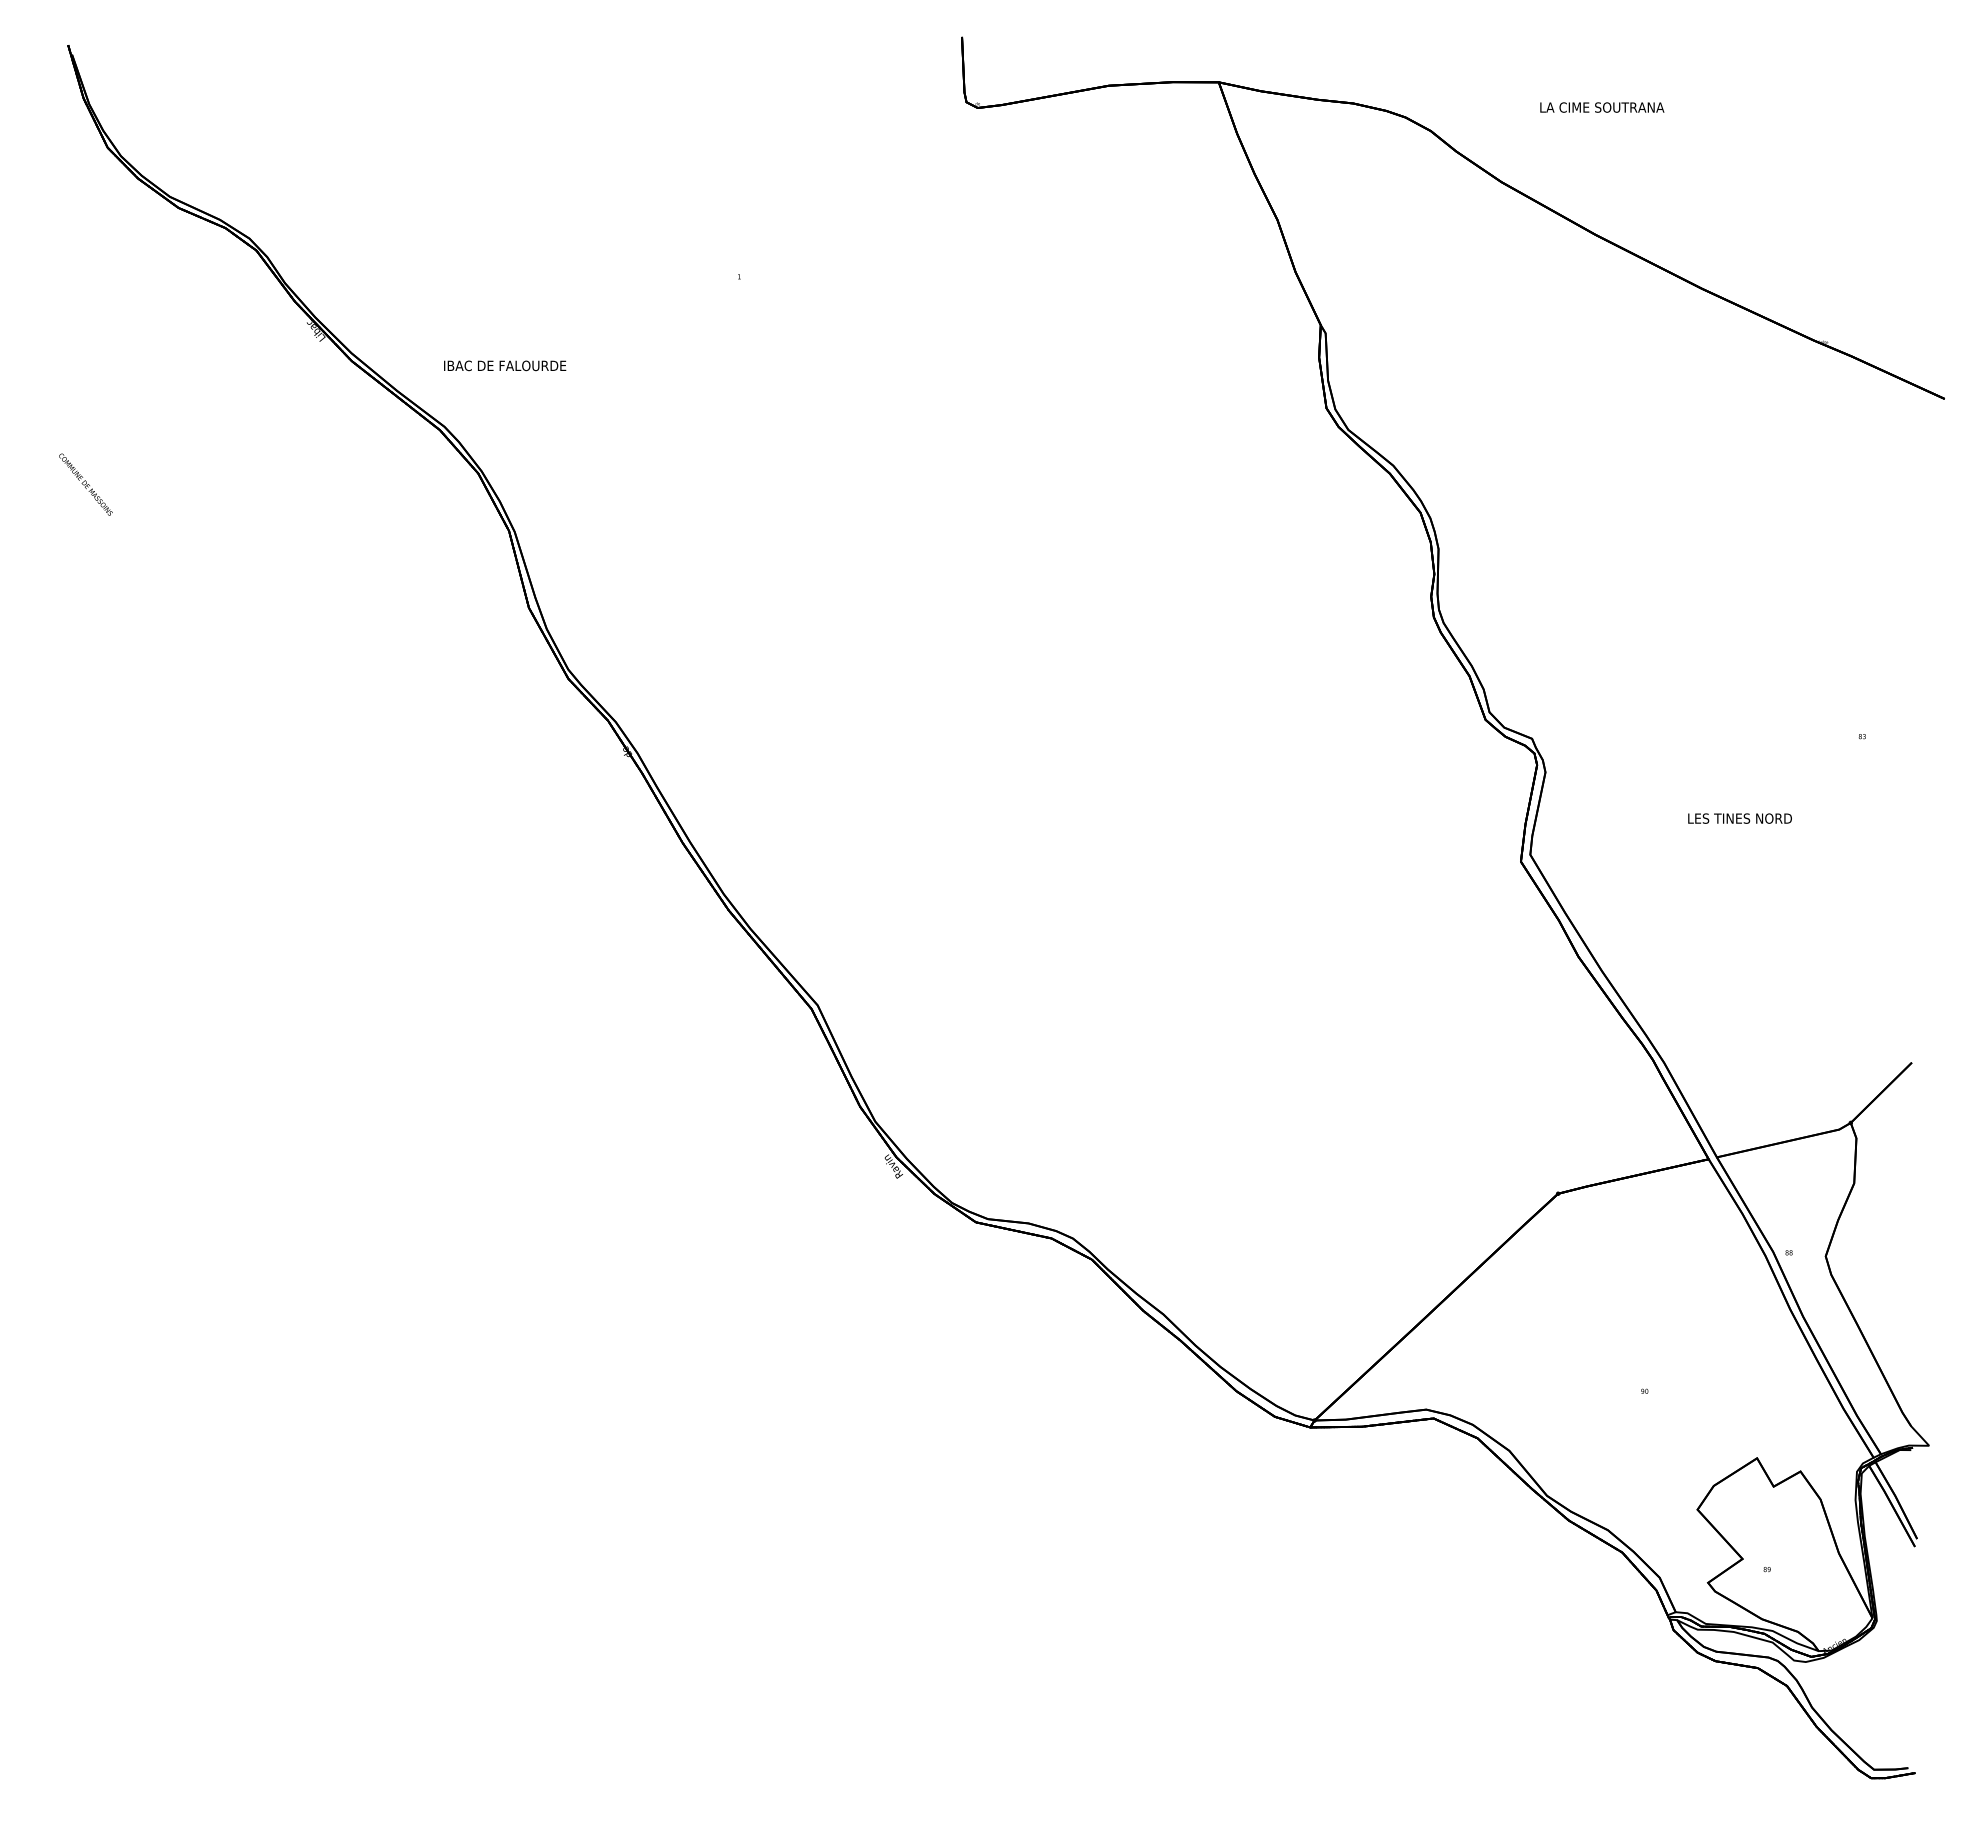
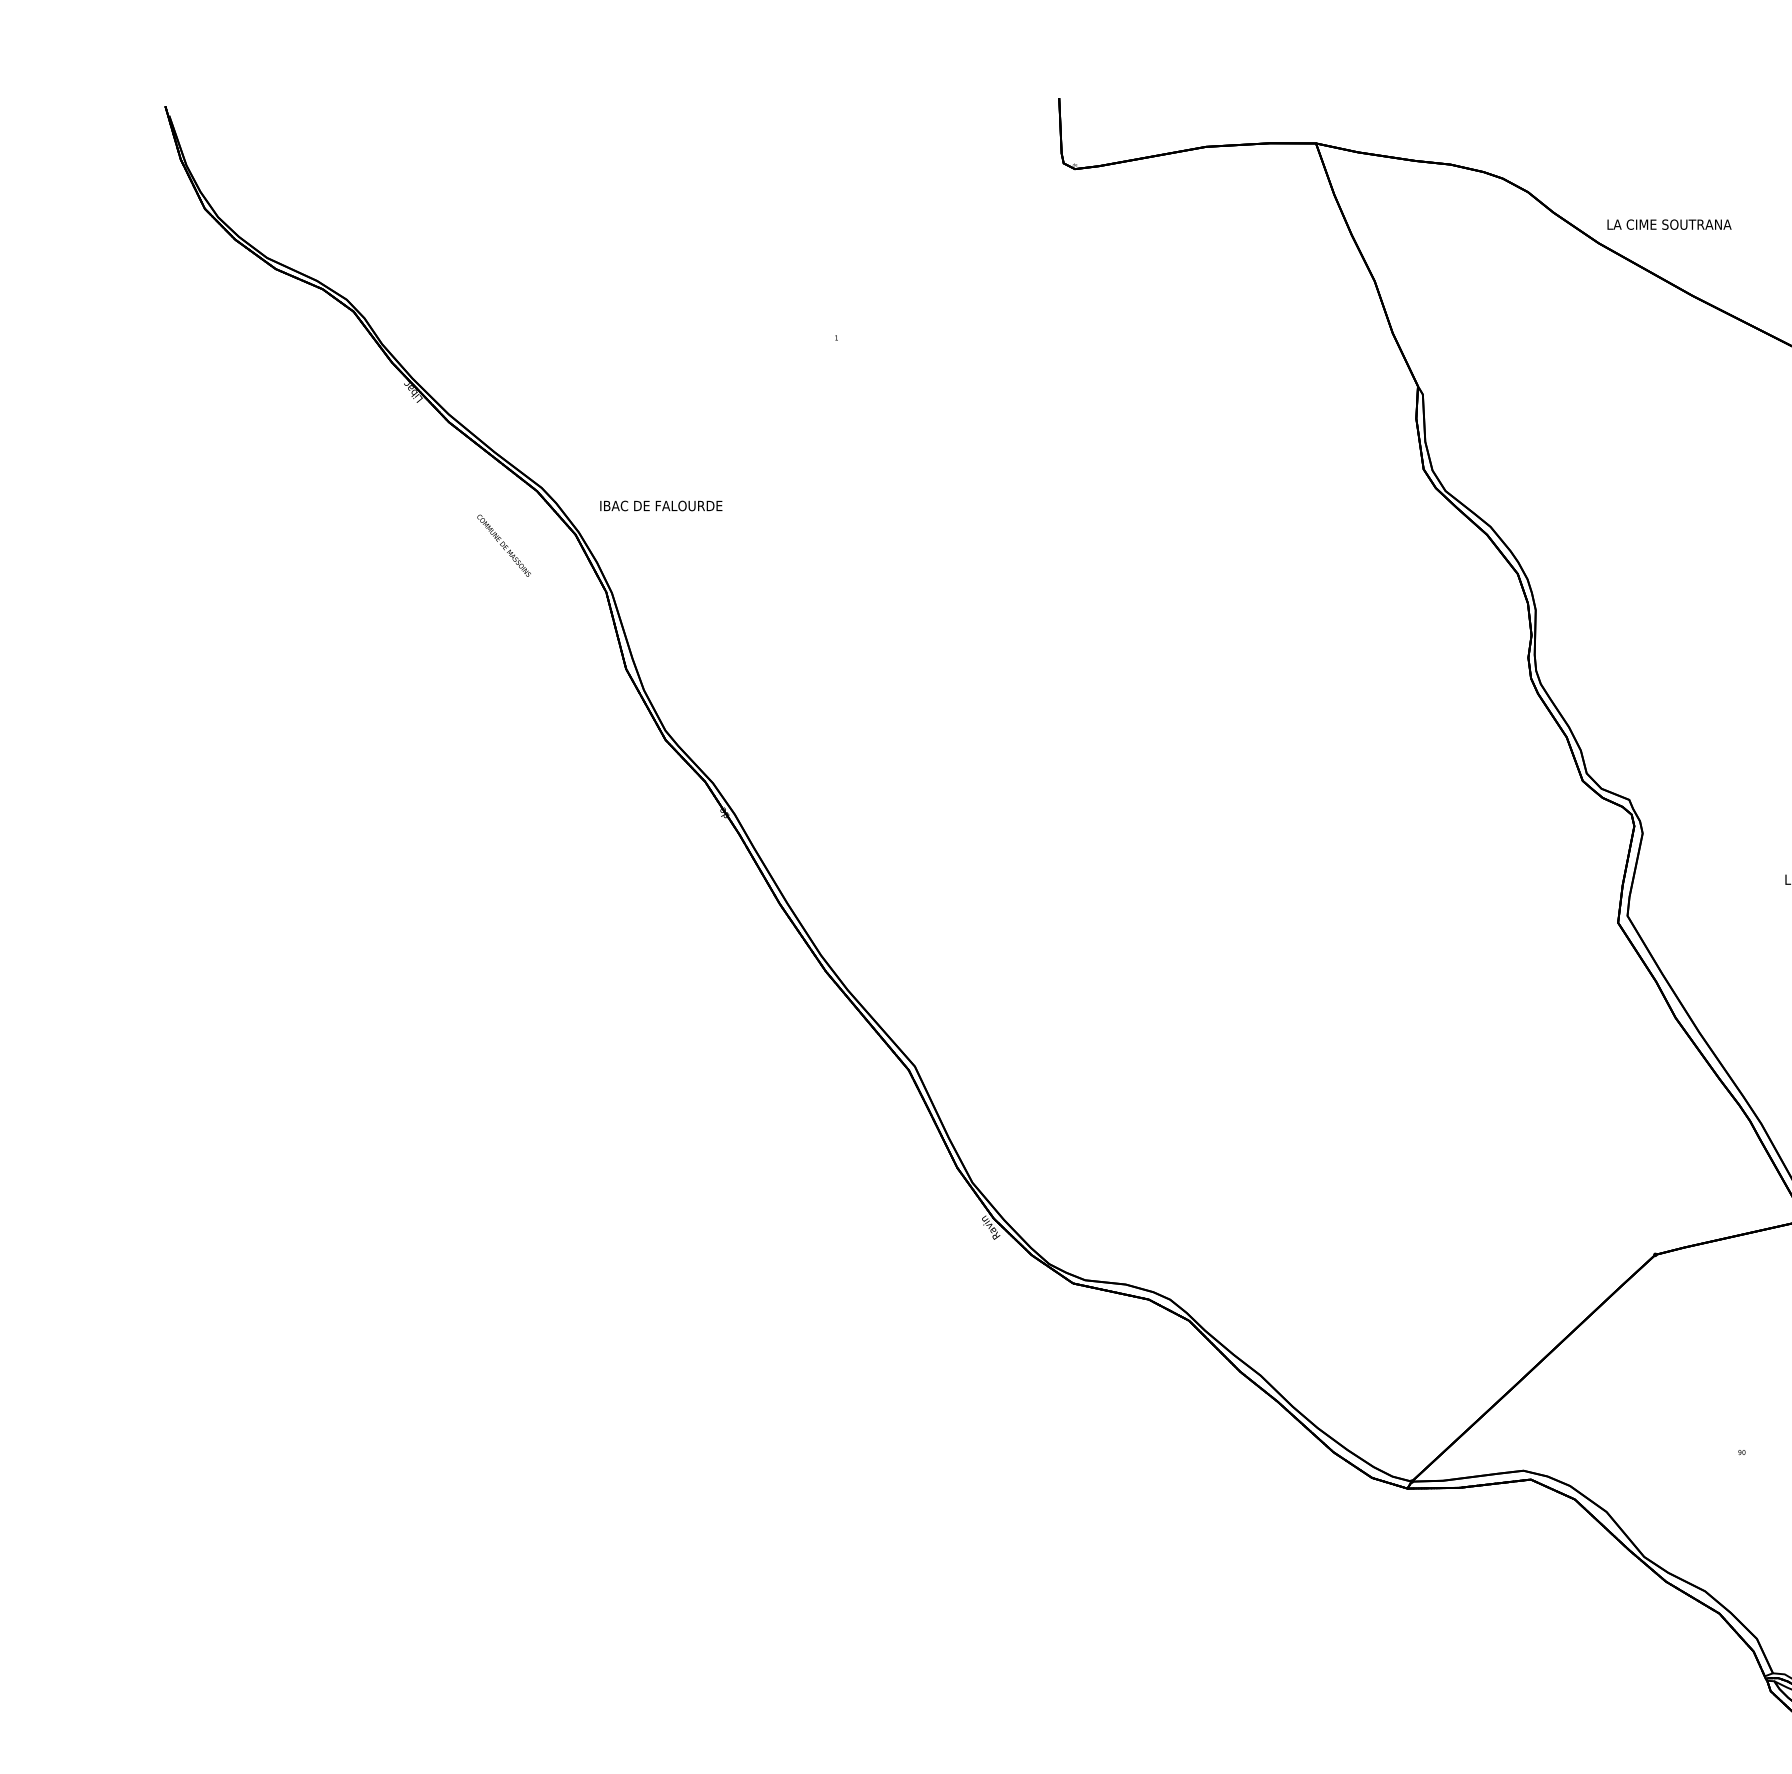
text: (1602, 107) -> (1669, 224), moved
text: (505, 365) -> (661, 505), moved
text: (85, 484) -> (503, 545), moved

